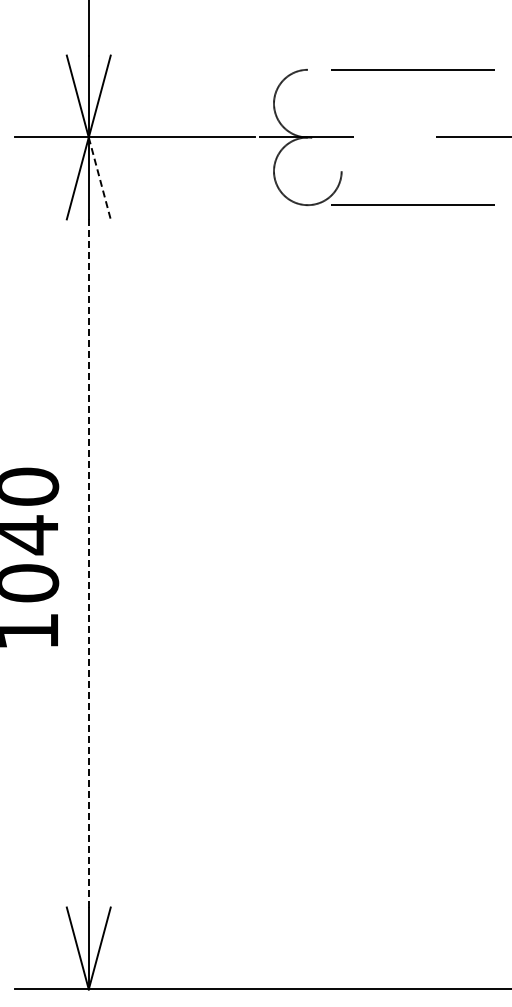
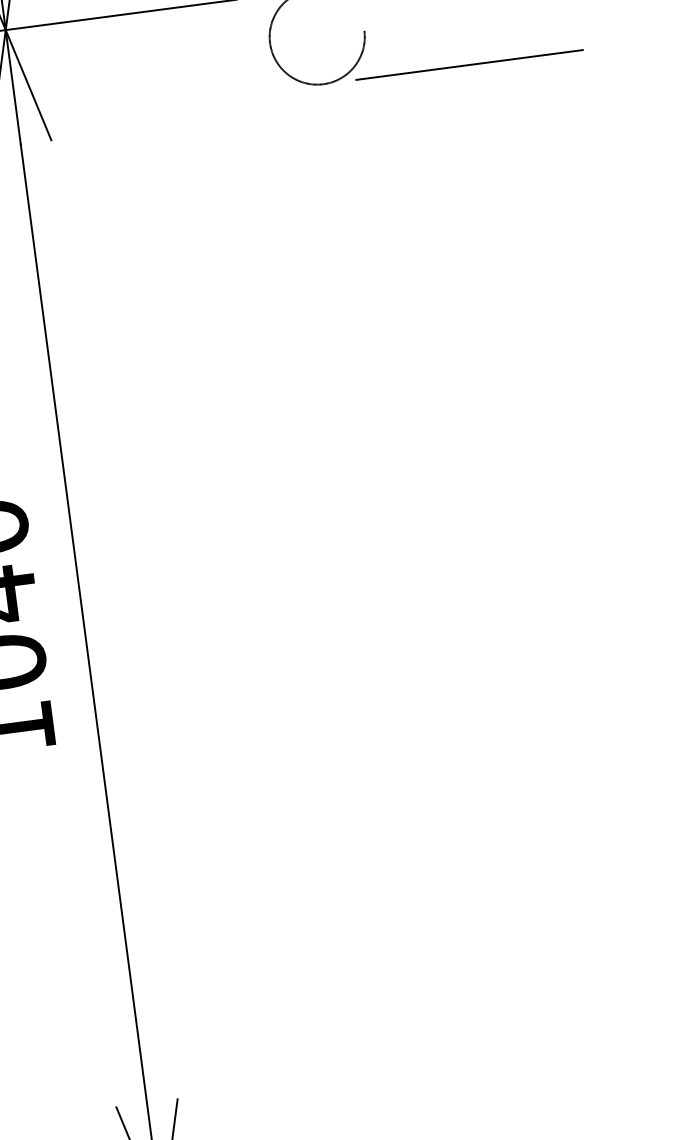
line: (99, 178) -> (28, 85), dashed -> solid
line: (88, 563) -> (83, 623), dashed -> solid

